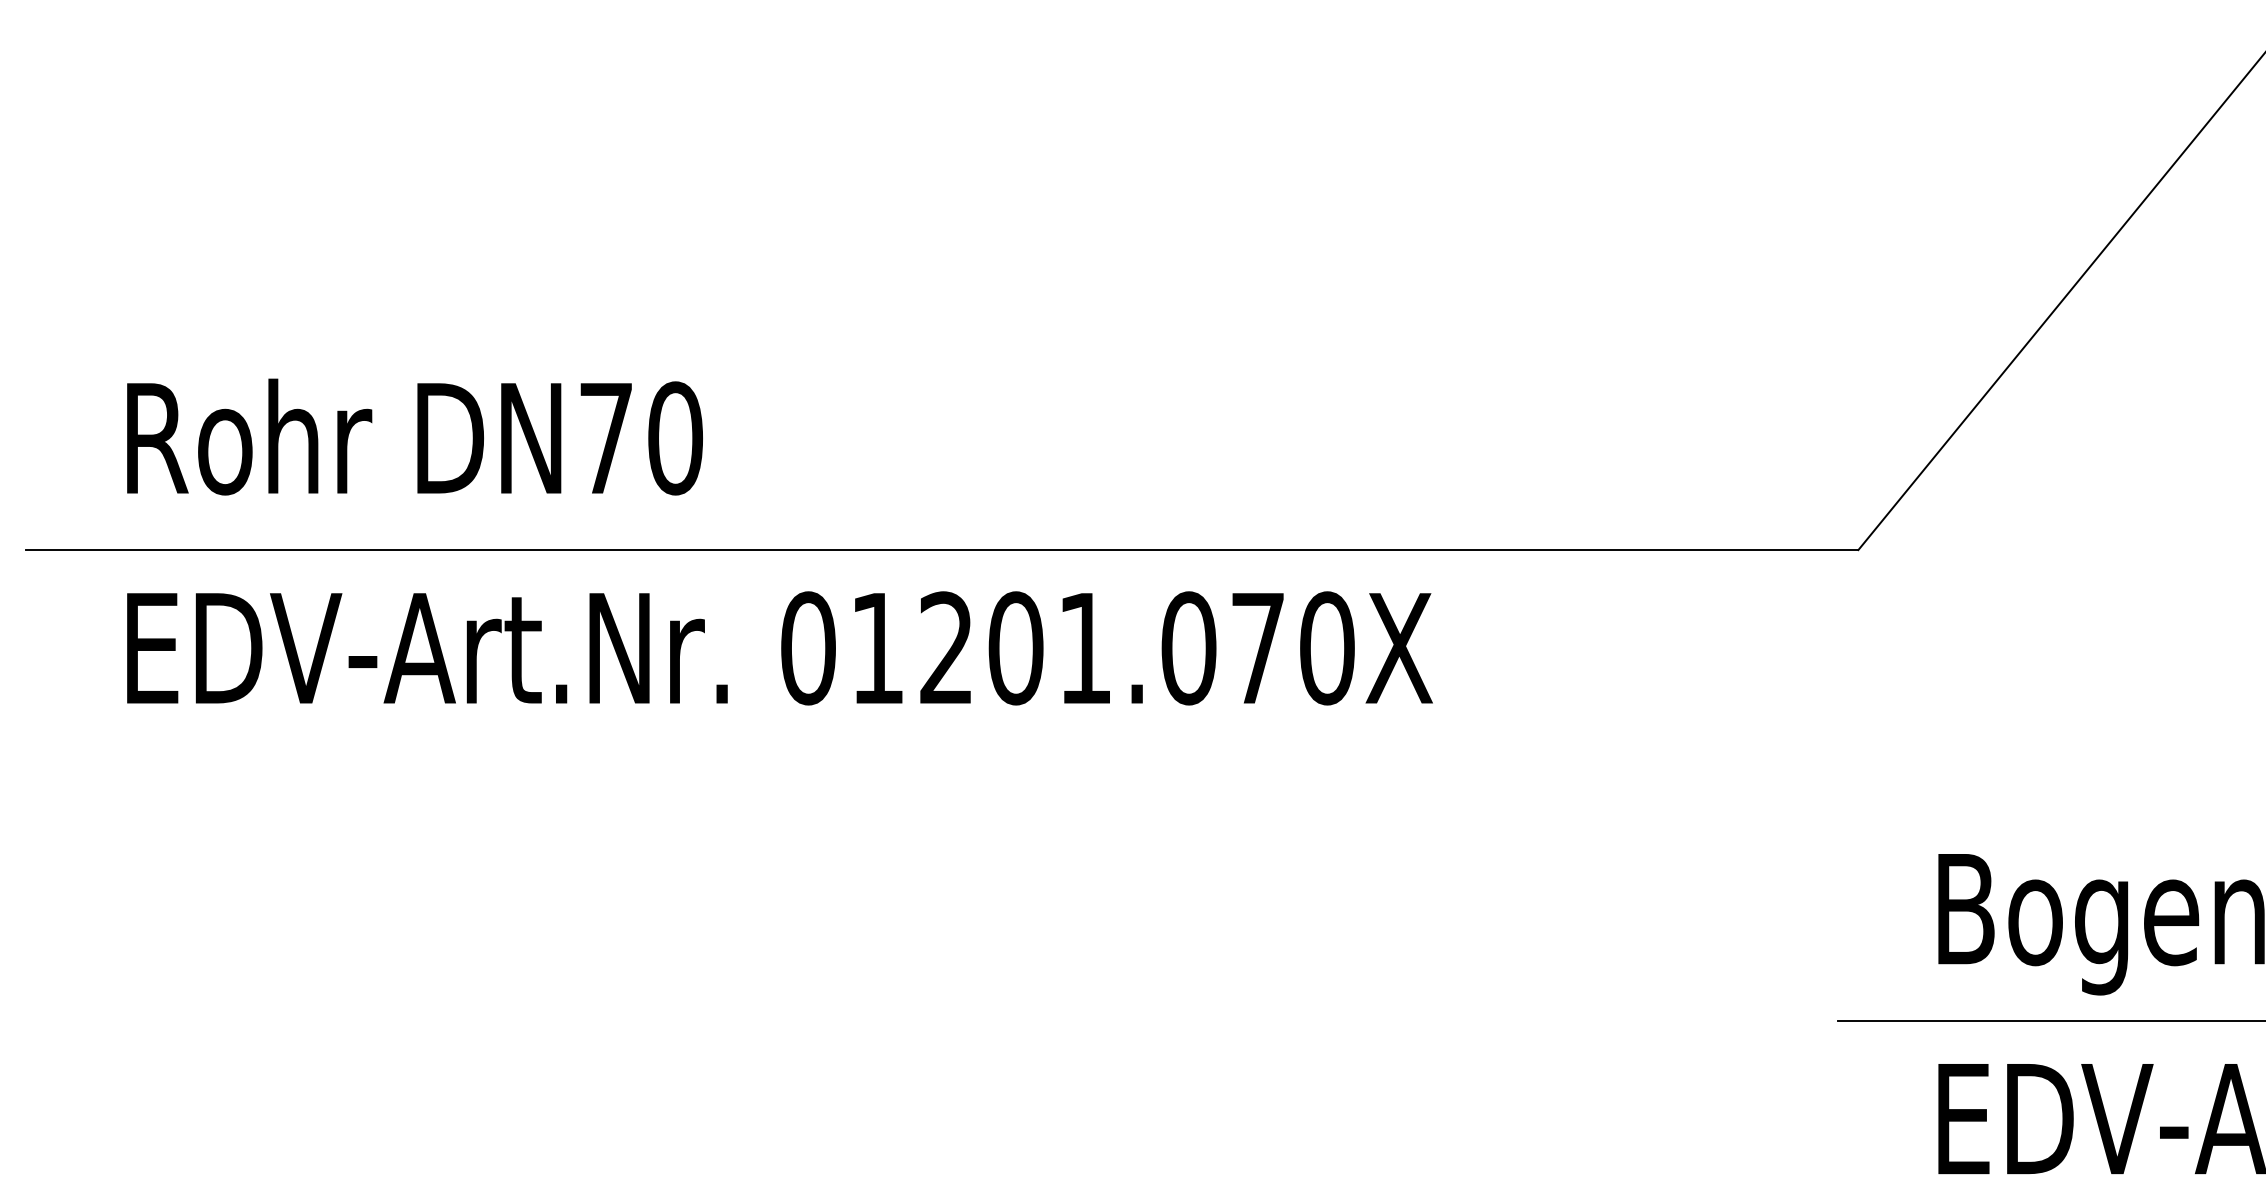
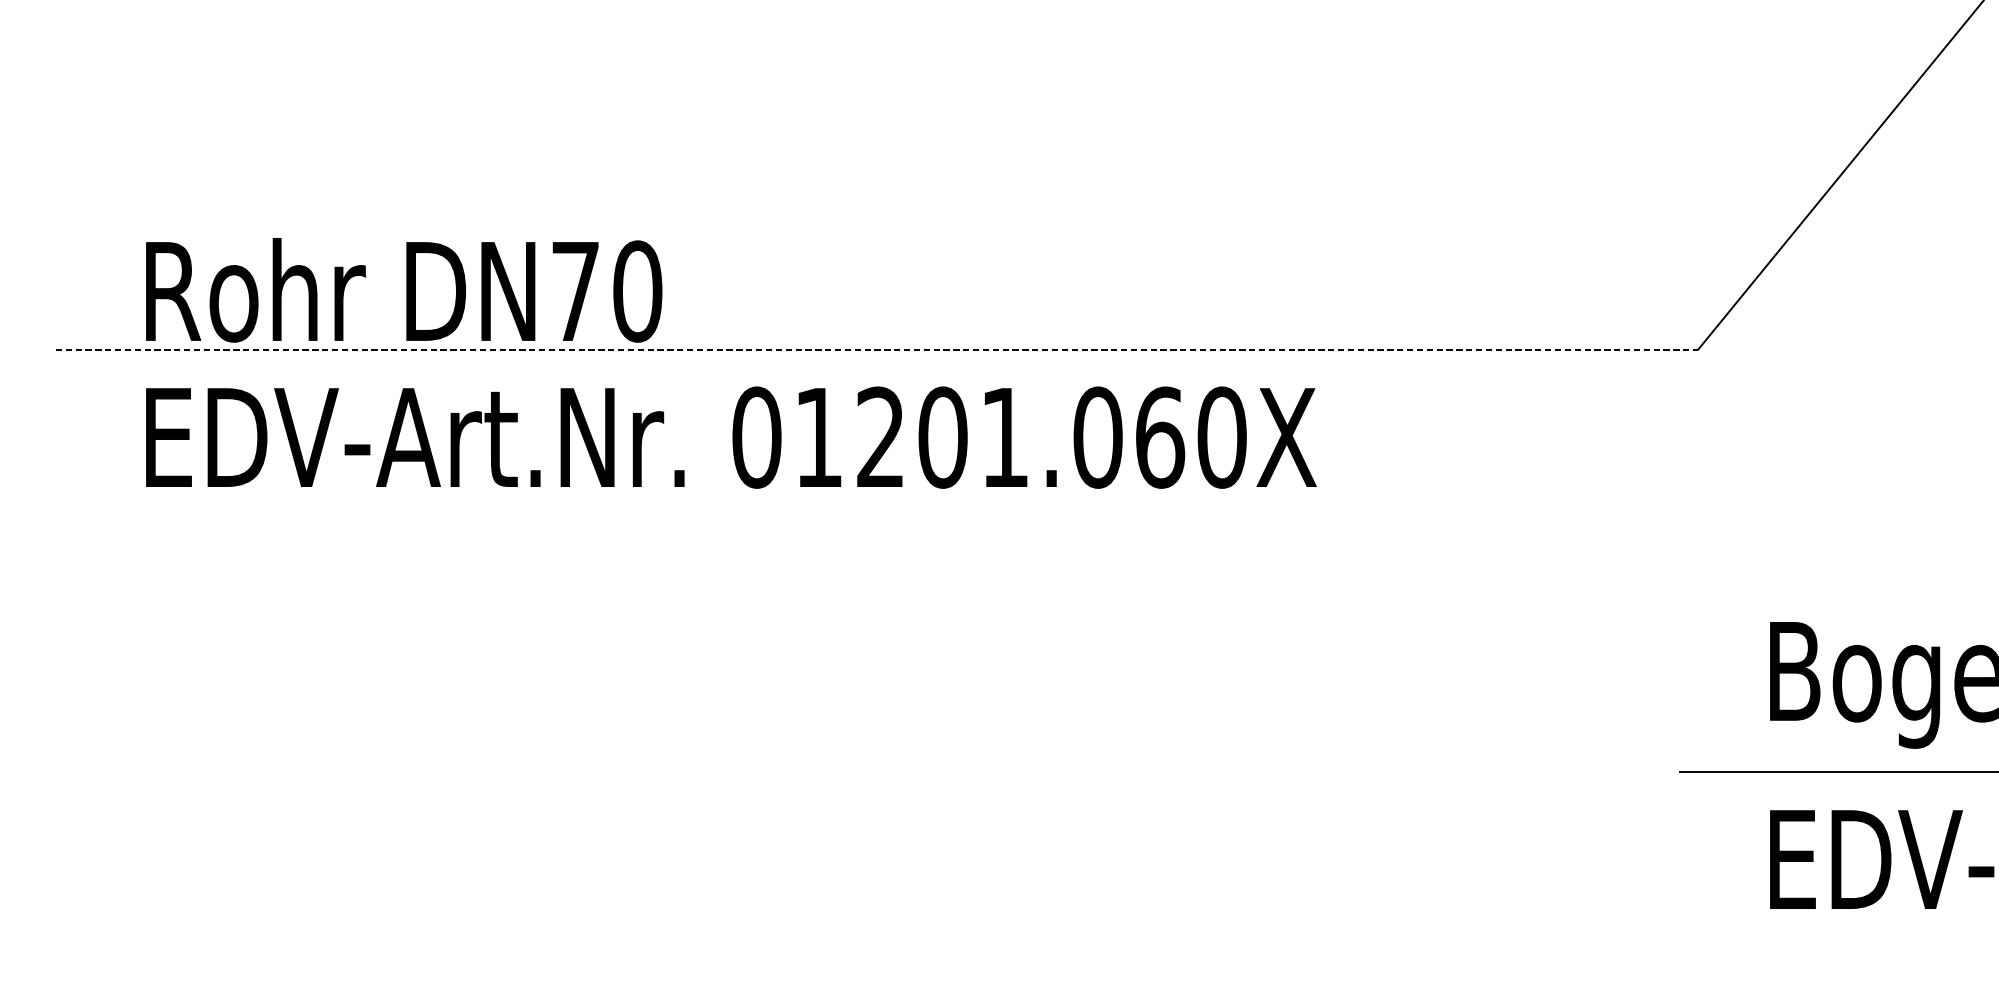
text: (414, 436) -> (403, 289), moved
line: (942, 550) -> (877, 349), solid -> dashed
text: (1258, 648) -> (1160, 437), 01201.070X -> 01201.060X

